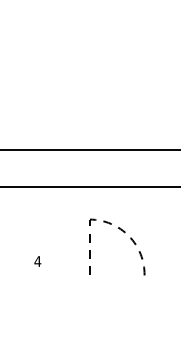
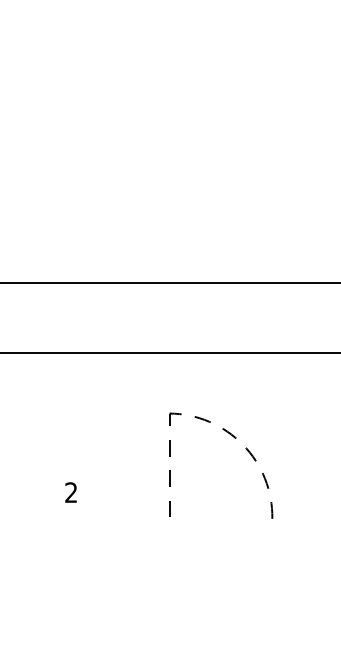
text: (37, 261) -> (70, 492), 4 -> 2

